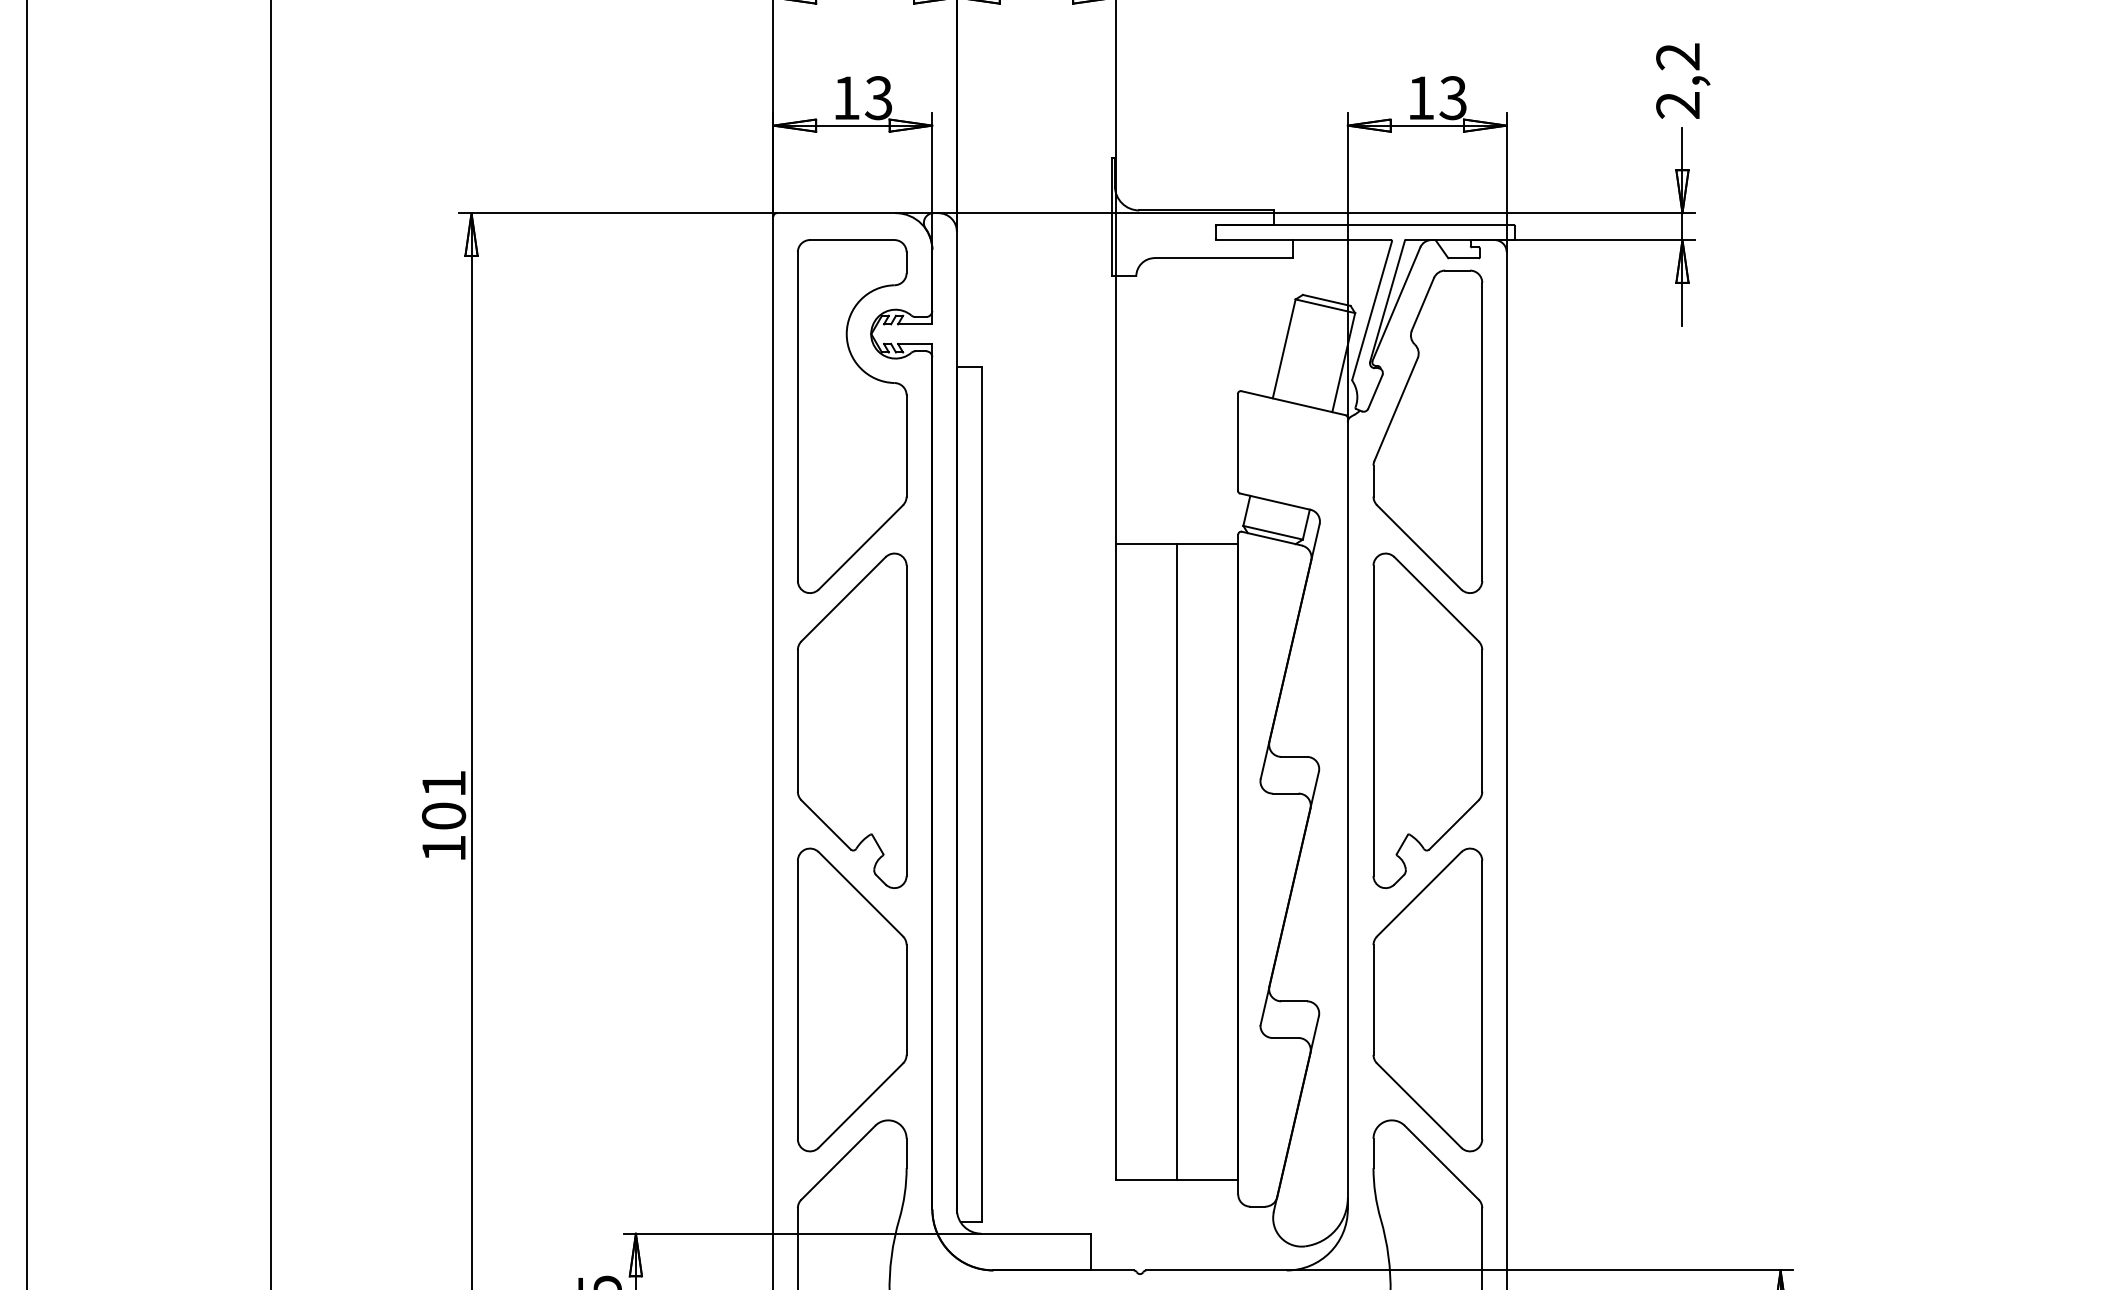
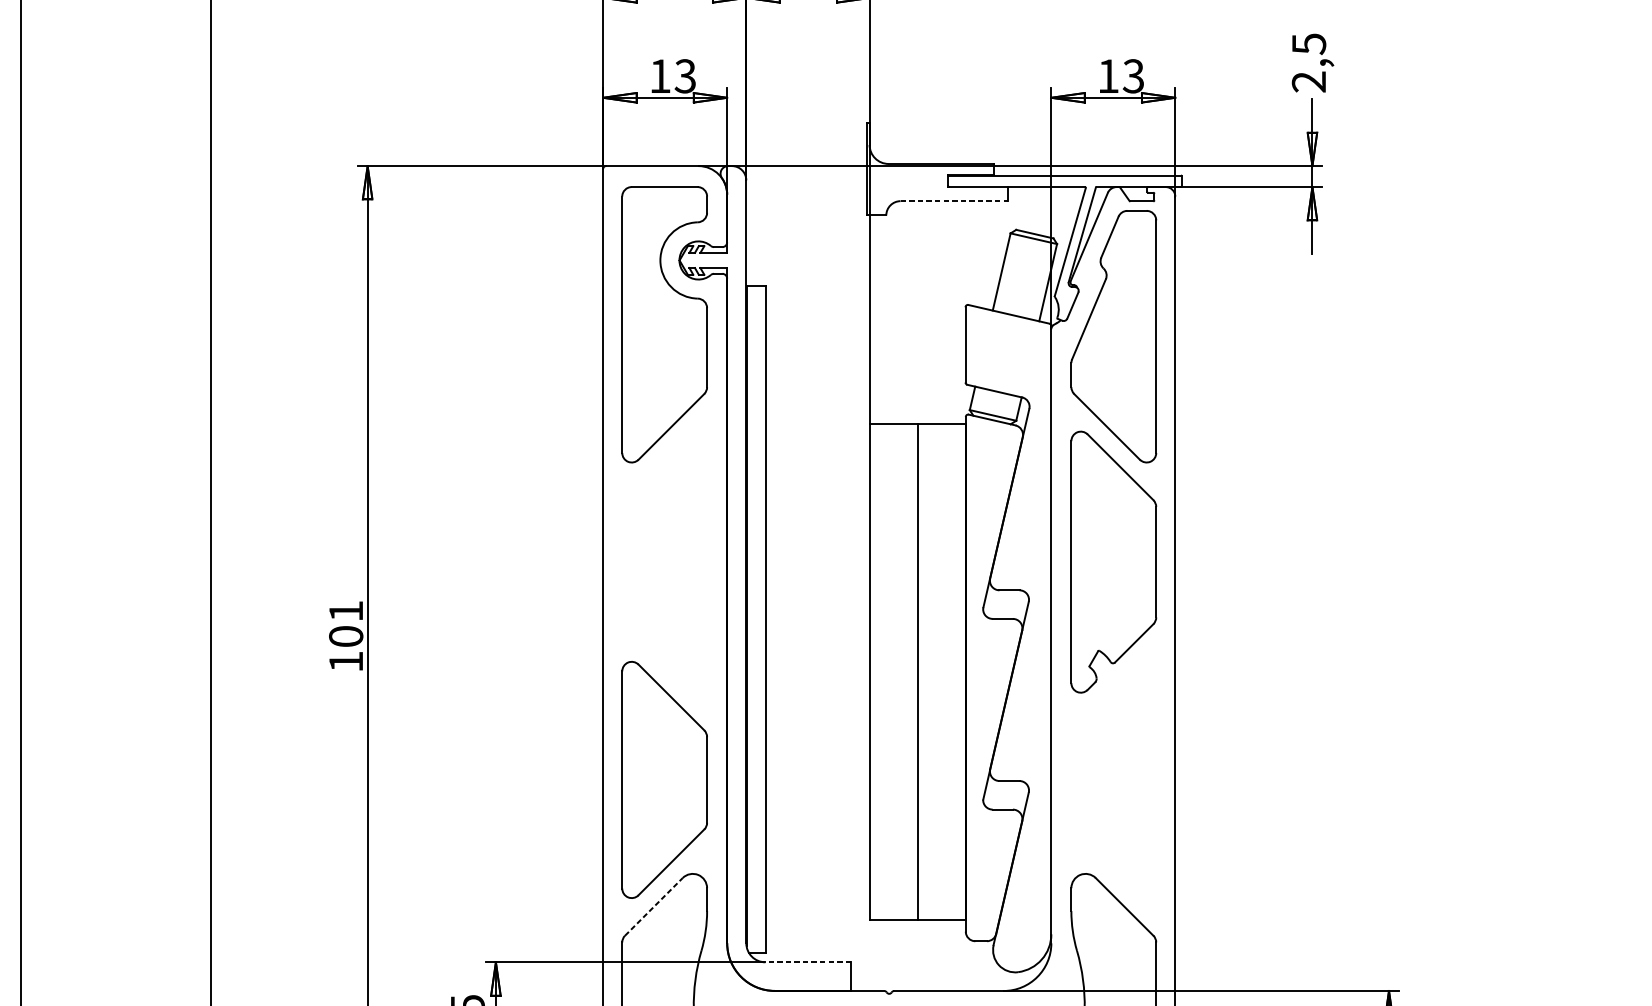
text: (1678, 57) -> (1309, 44), 2,2 -> 2,5
line: (1224, 258) -> (955, 201), solid -> dashed
part: (852, 720) -> (664, 561), removed
part: (1427, 999) -> (1113, 779), removed
line: (838, 1162) -> (653, 906), solid -> dashed
line: (1036, 1233) -> (808, 962), solid -> dashed

